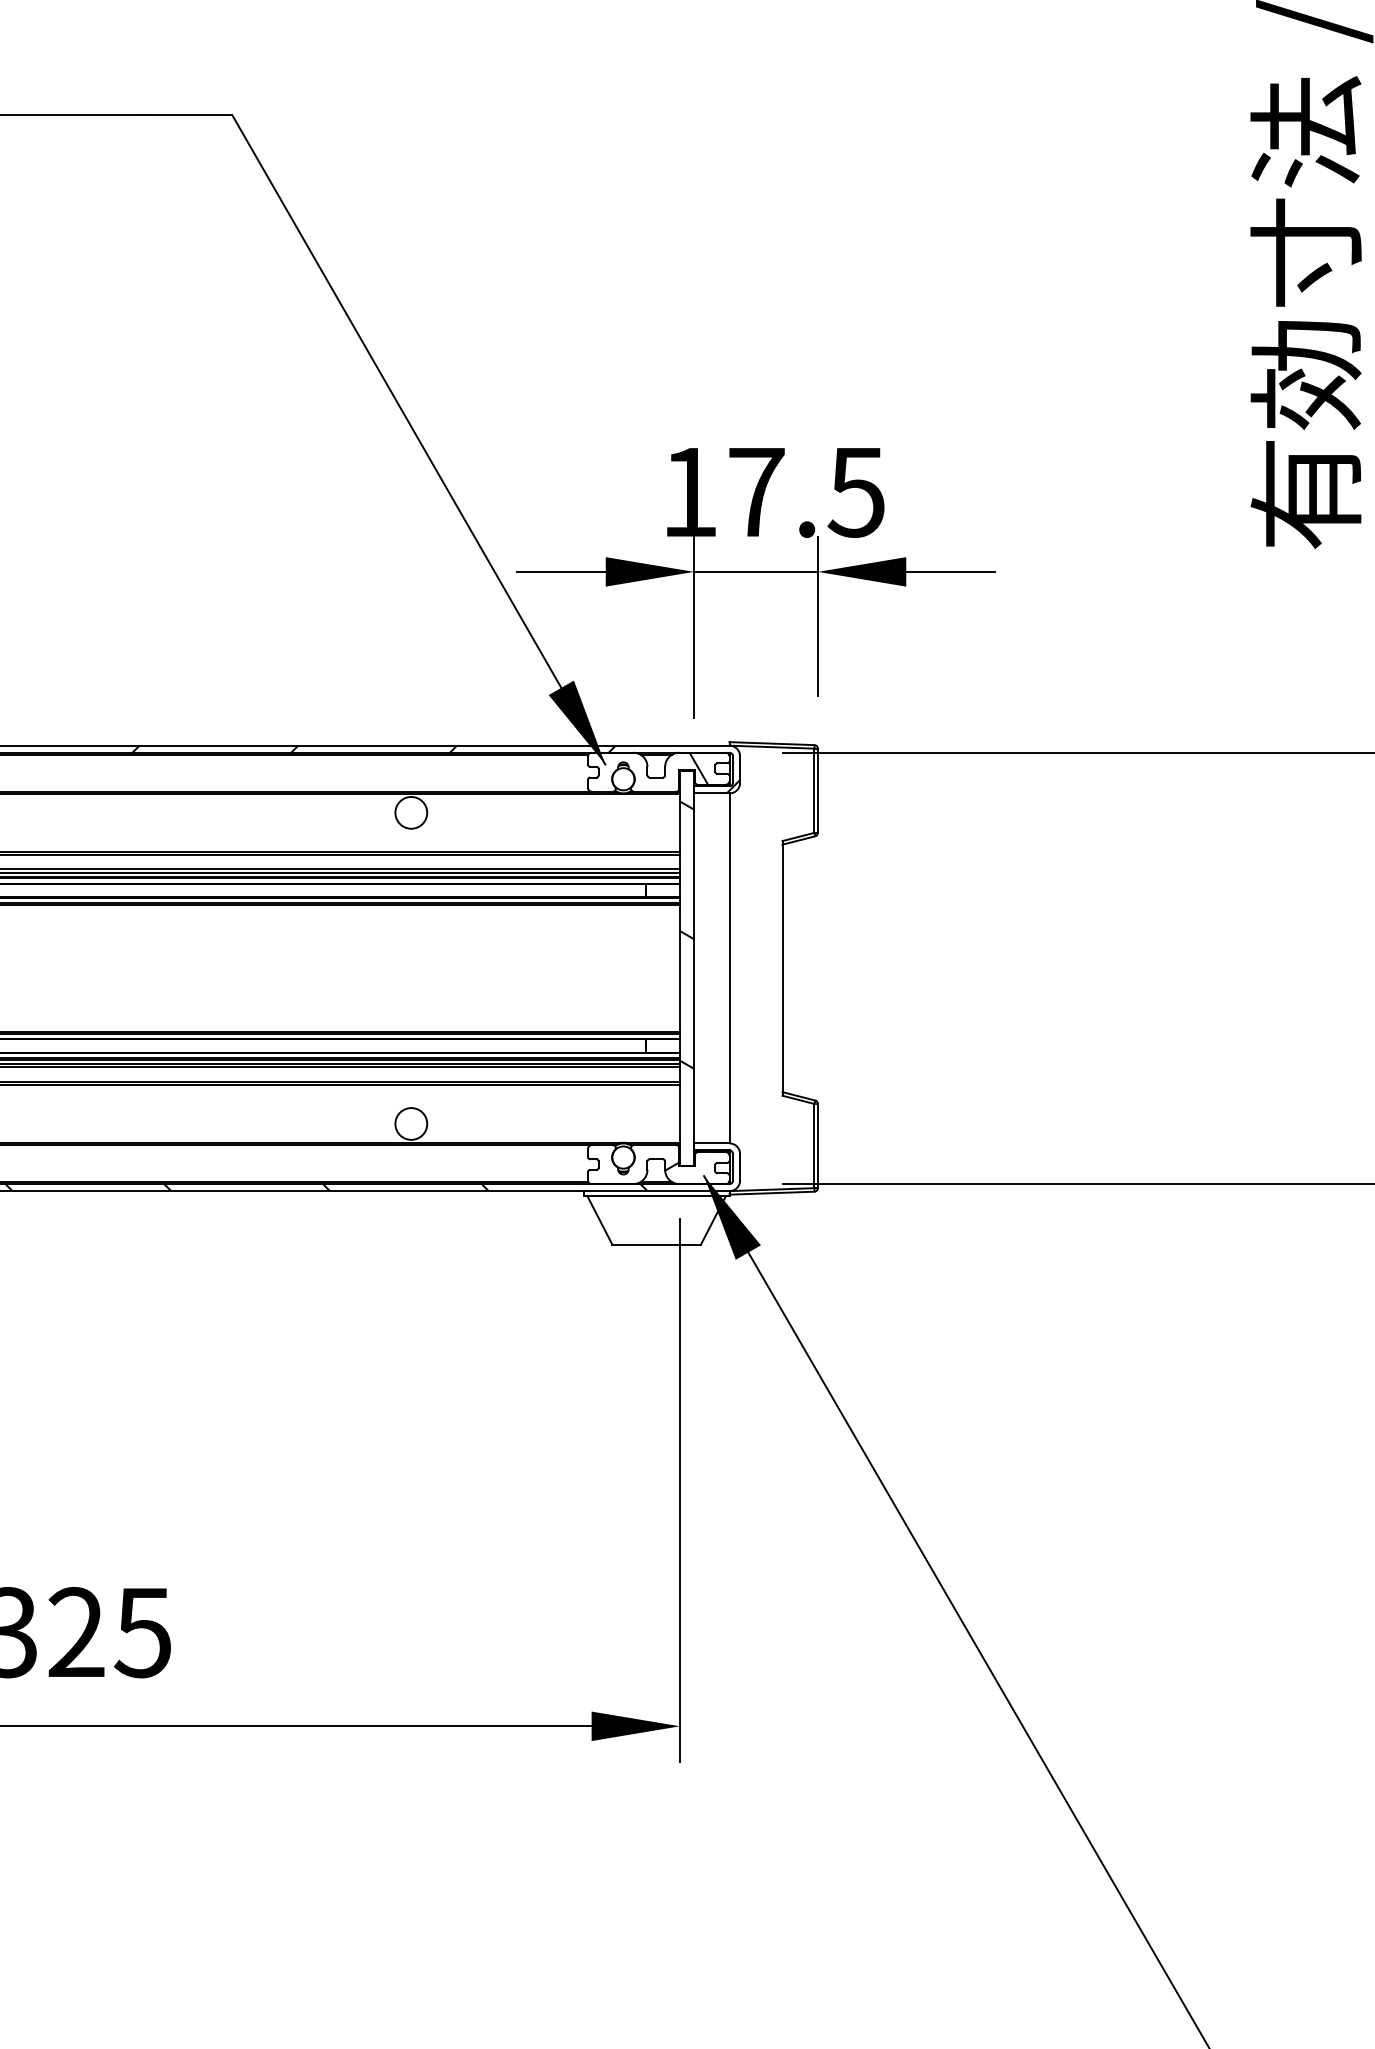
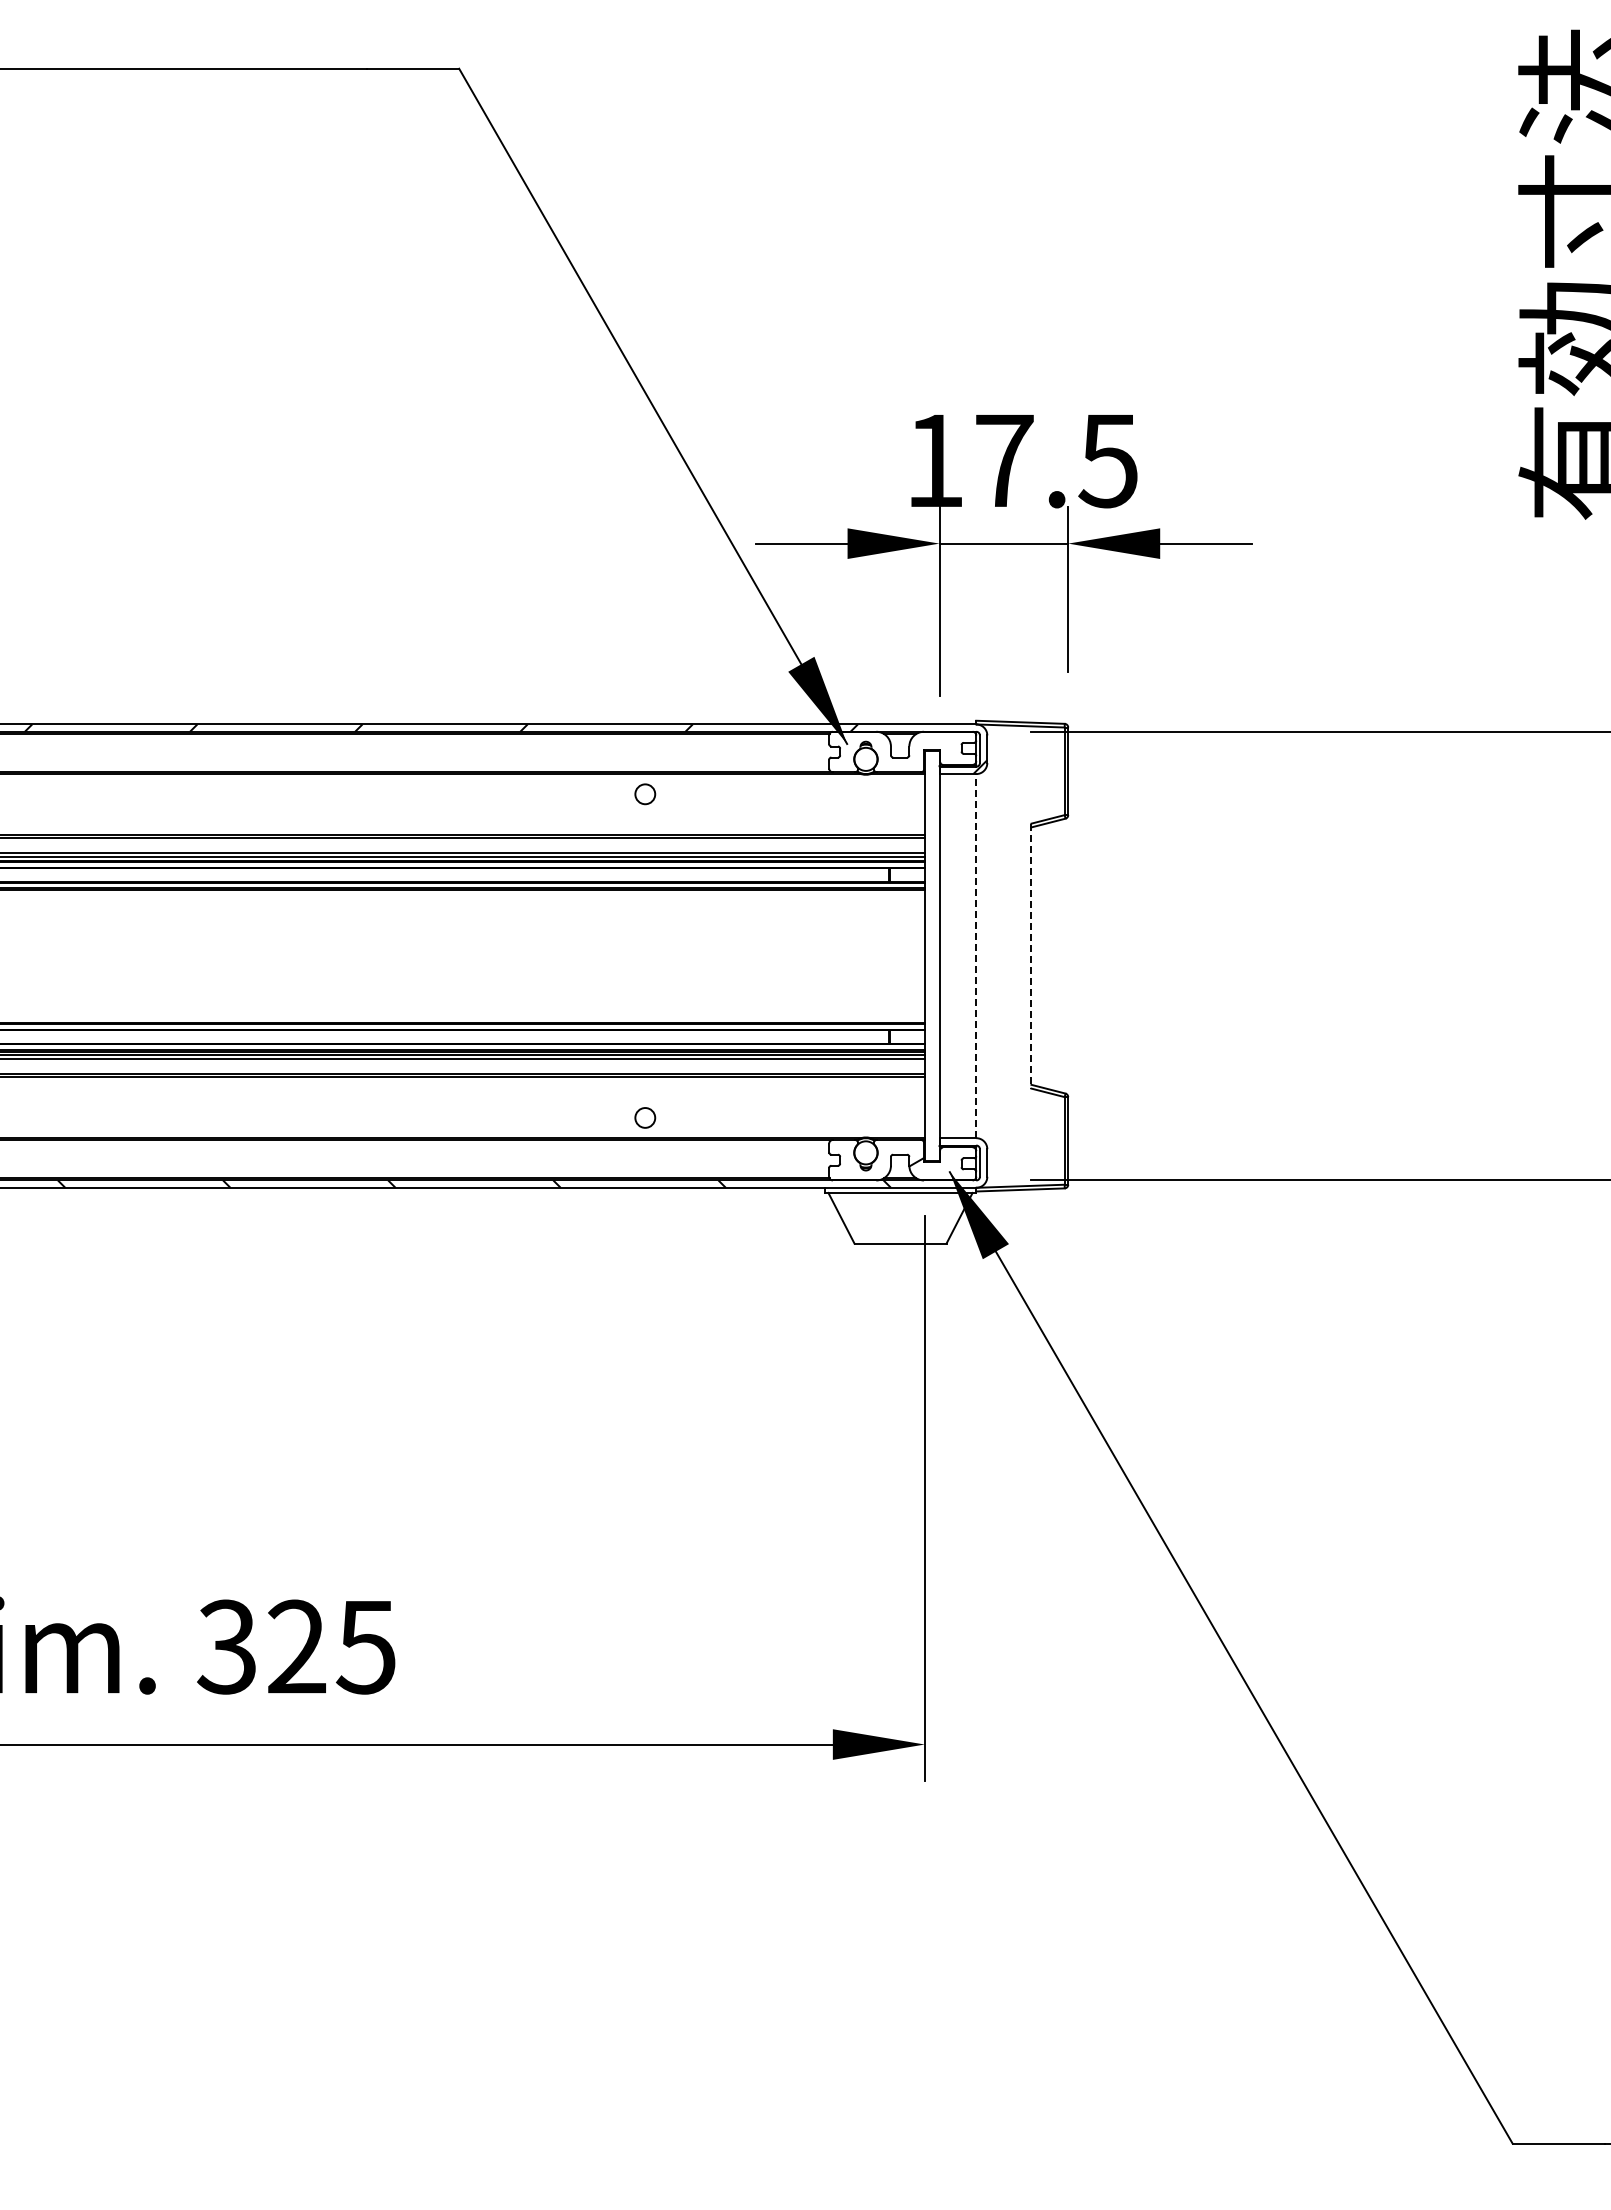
hatch: (697, 767) -> (943, 747), removed
circle: (410, 812) -> (644, 793), size x0.6
hatch: (686, 935) -> (931, 921), removed
line: (729, 967) -> (976, 955), solid -> dashed
line: (782, 968) -> (1031, 956), solid -> dashed
circle: (410, 1123) -> (644, 1117), size x0.6

